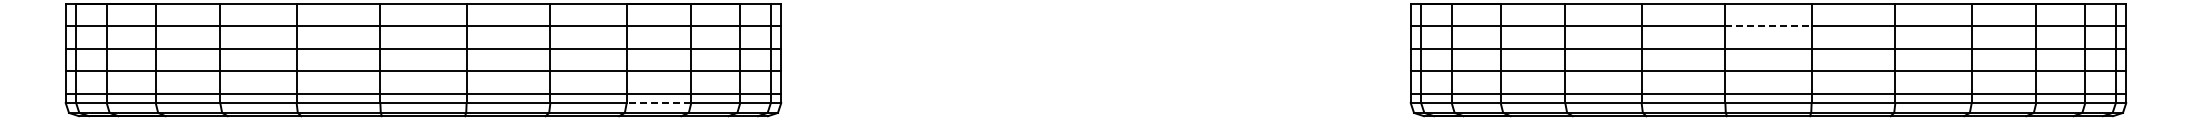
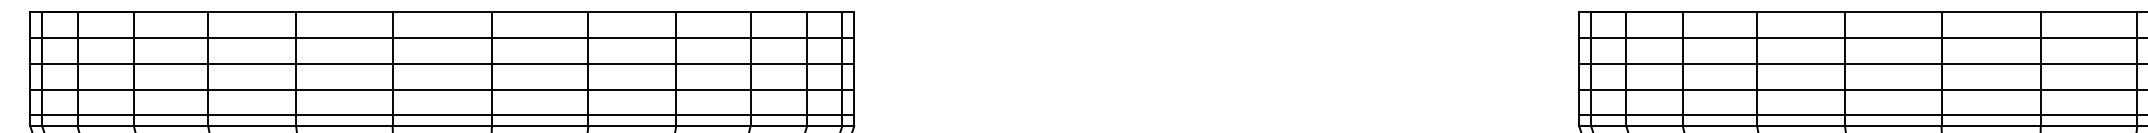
line: (1768, 26) -> (1991, 38), dashed -> solid
line: (658, 103) -> (712, 126), dashed -> solid

